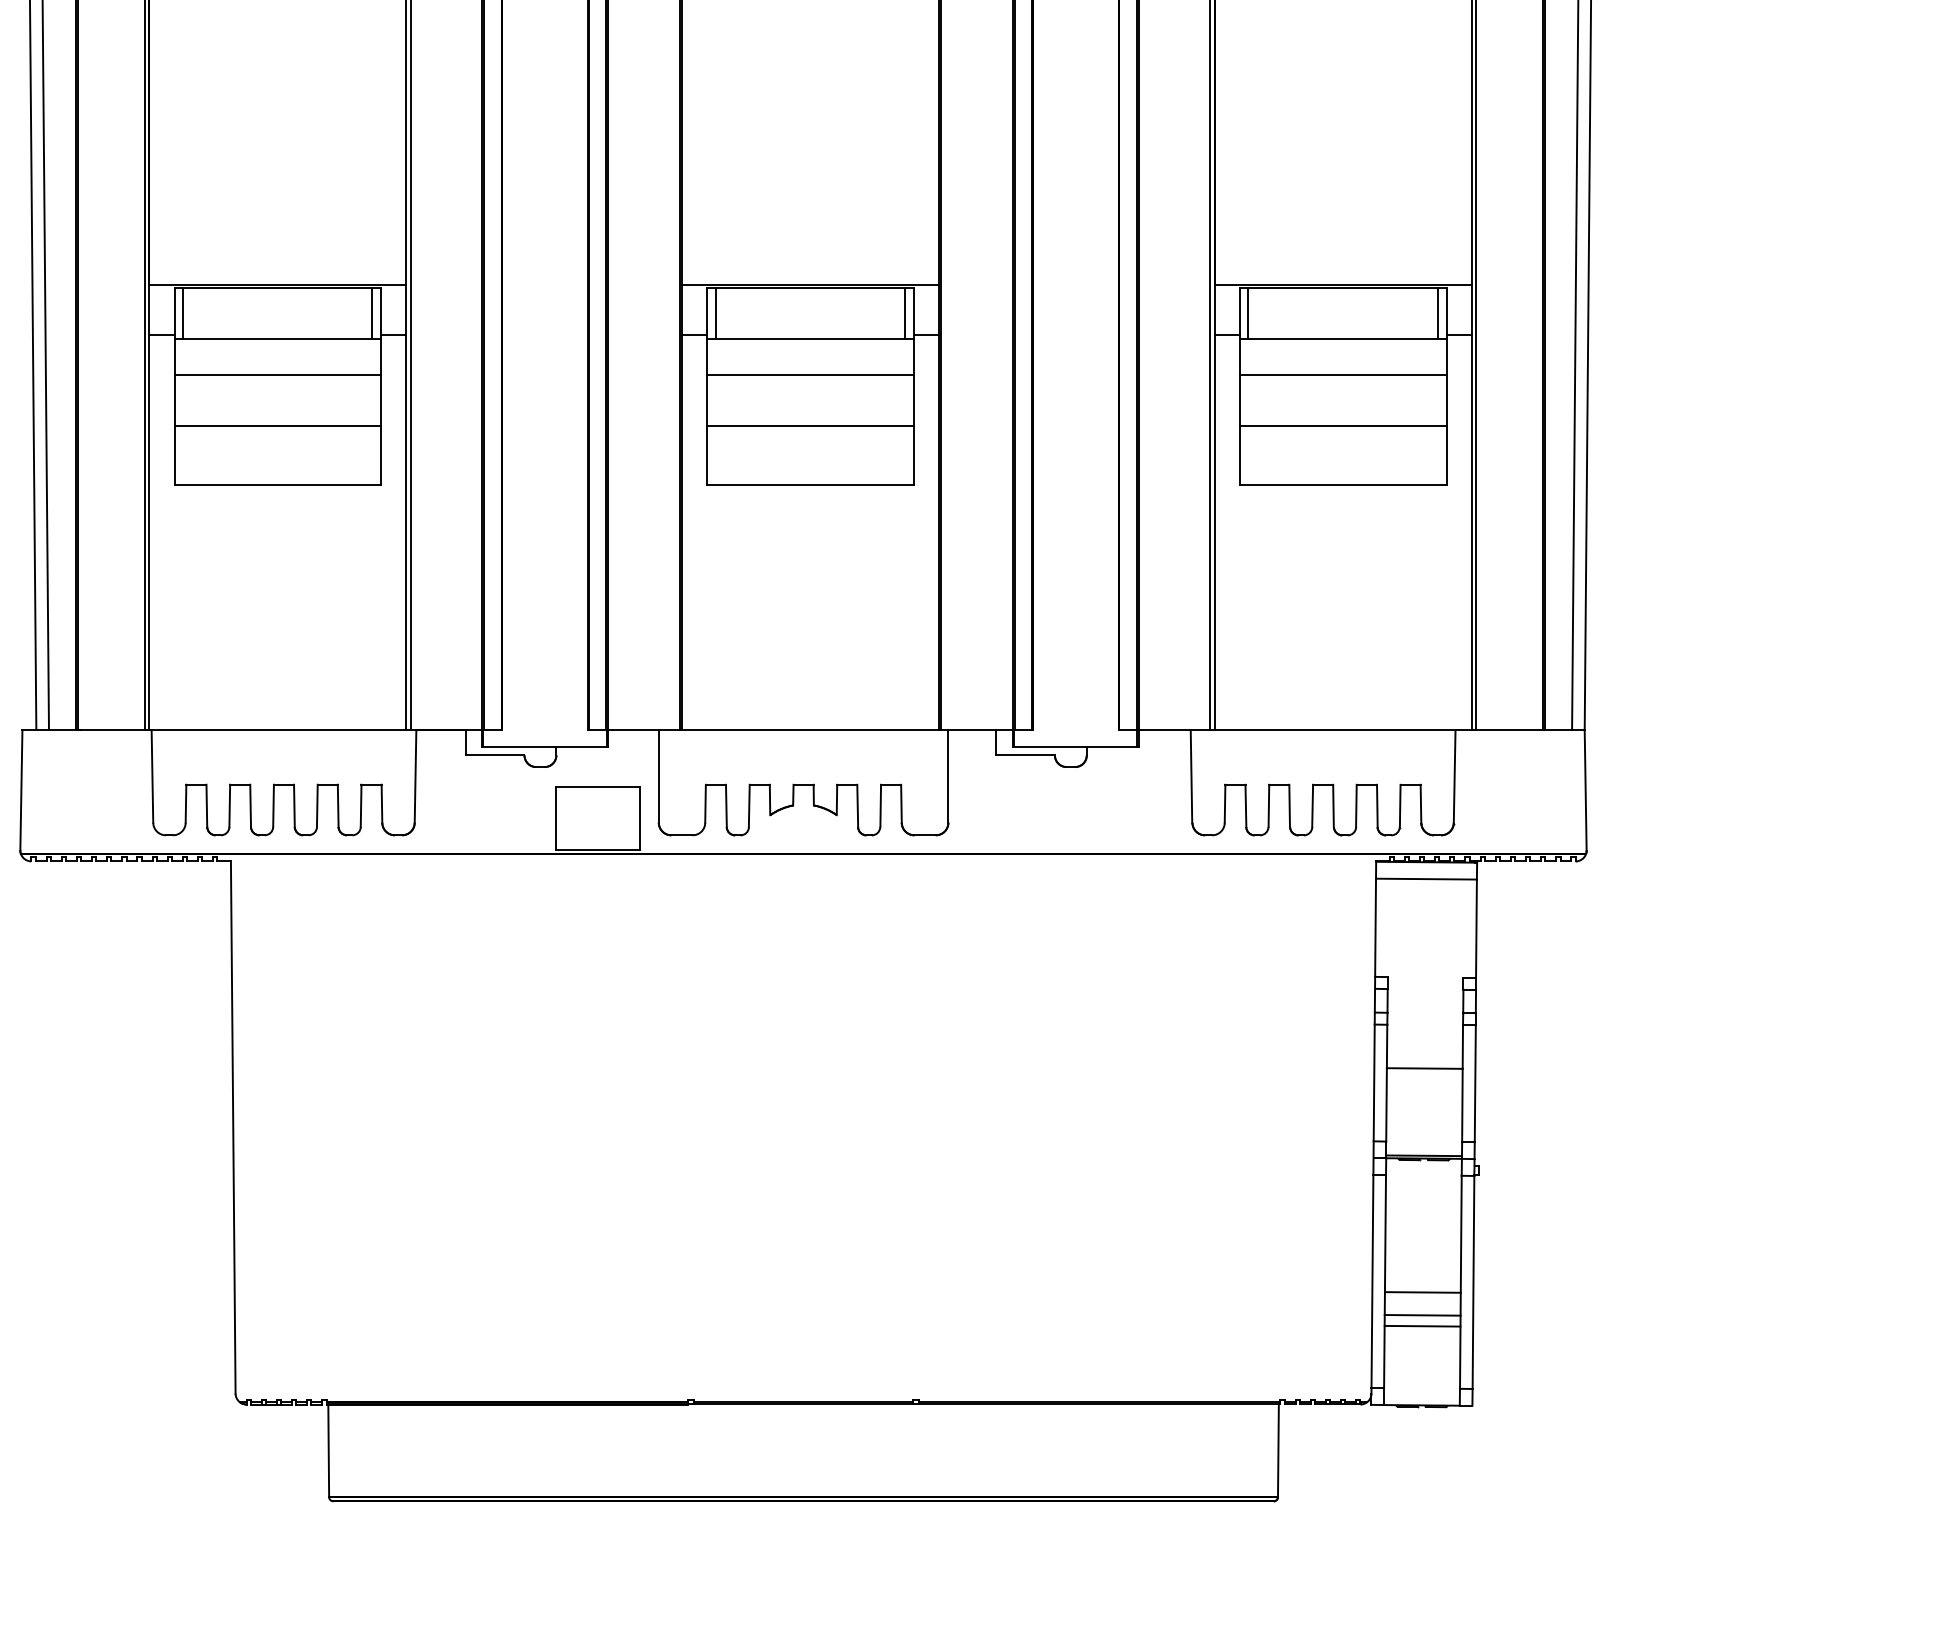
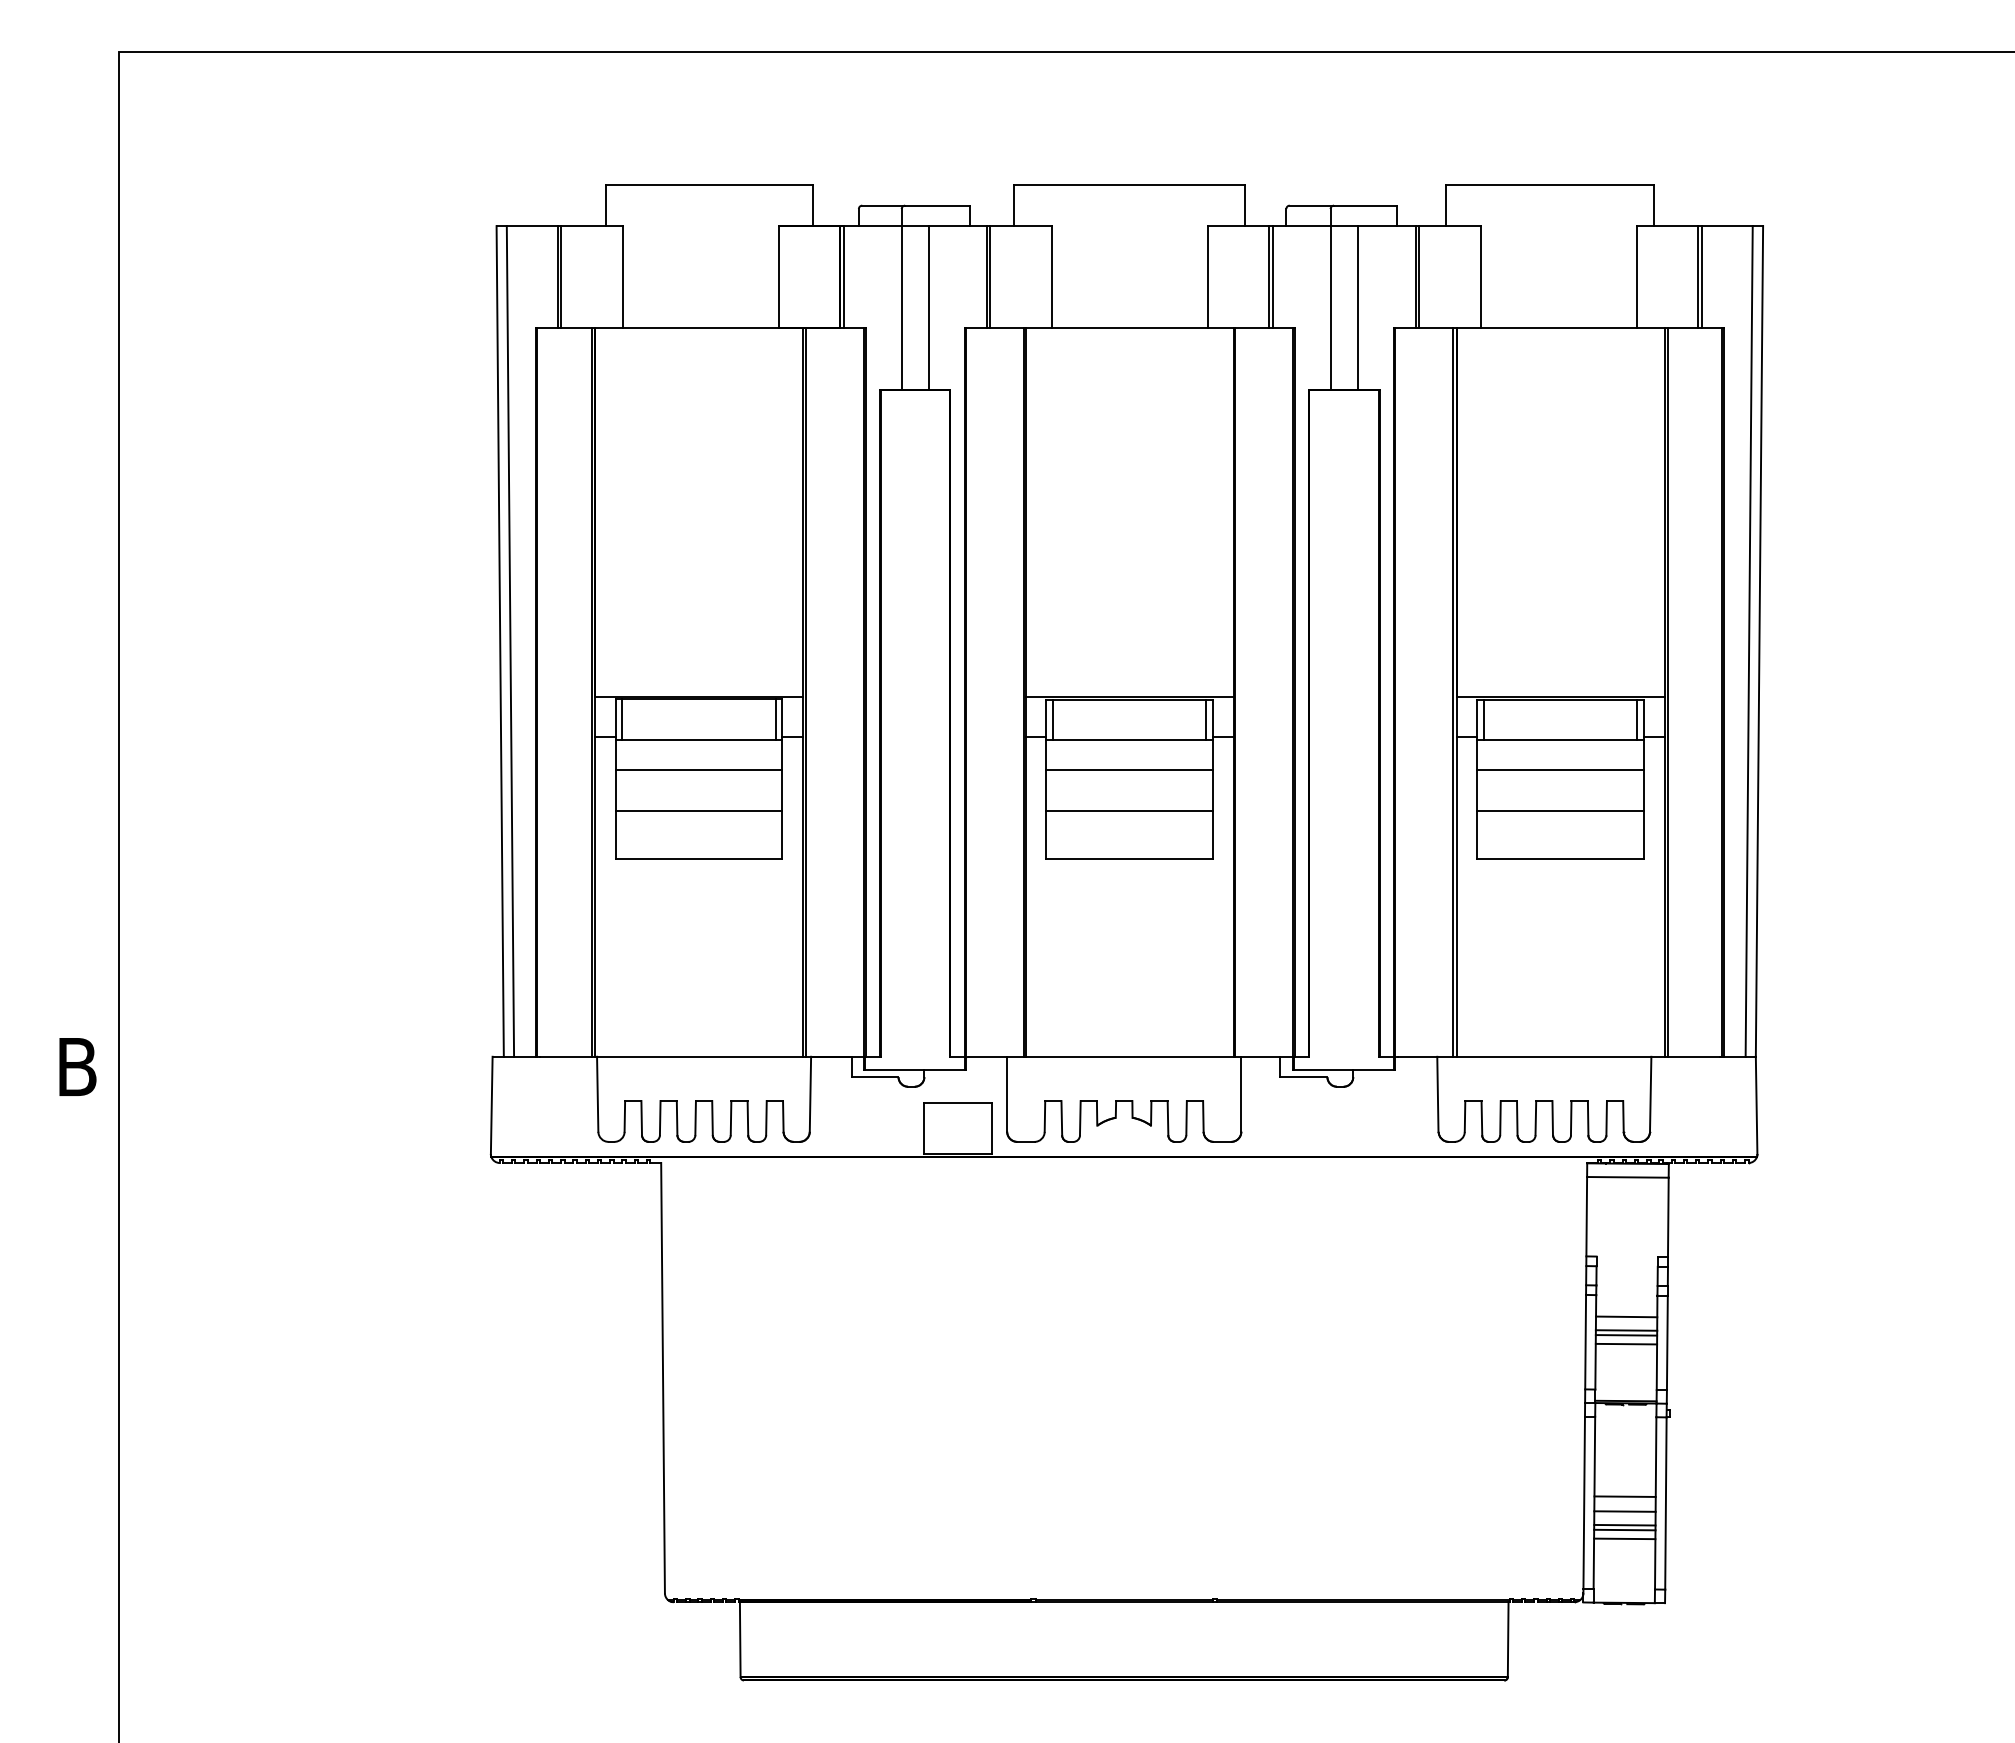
line: (1424, 1051) -> (1626, 1316), added
line: (1424, 1074) -> (1626, 1335), added
line: (1424, 1084) -> (1626, 1343), added
line: (1422, 1273) -> (1624, 1496), added
line: (1422, 1308) -> (1624, 1524), added

